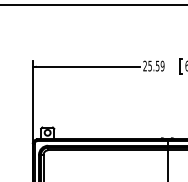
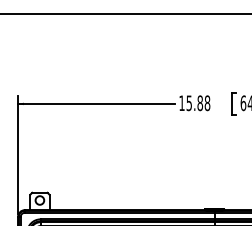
text: (153, 65) -> (194, 102), 25.59 -> 15.88

